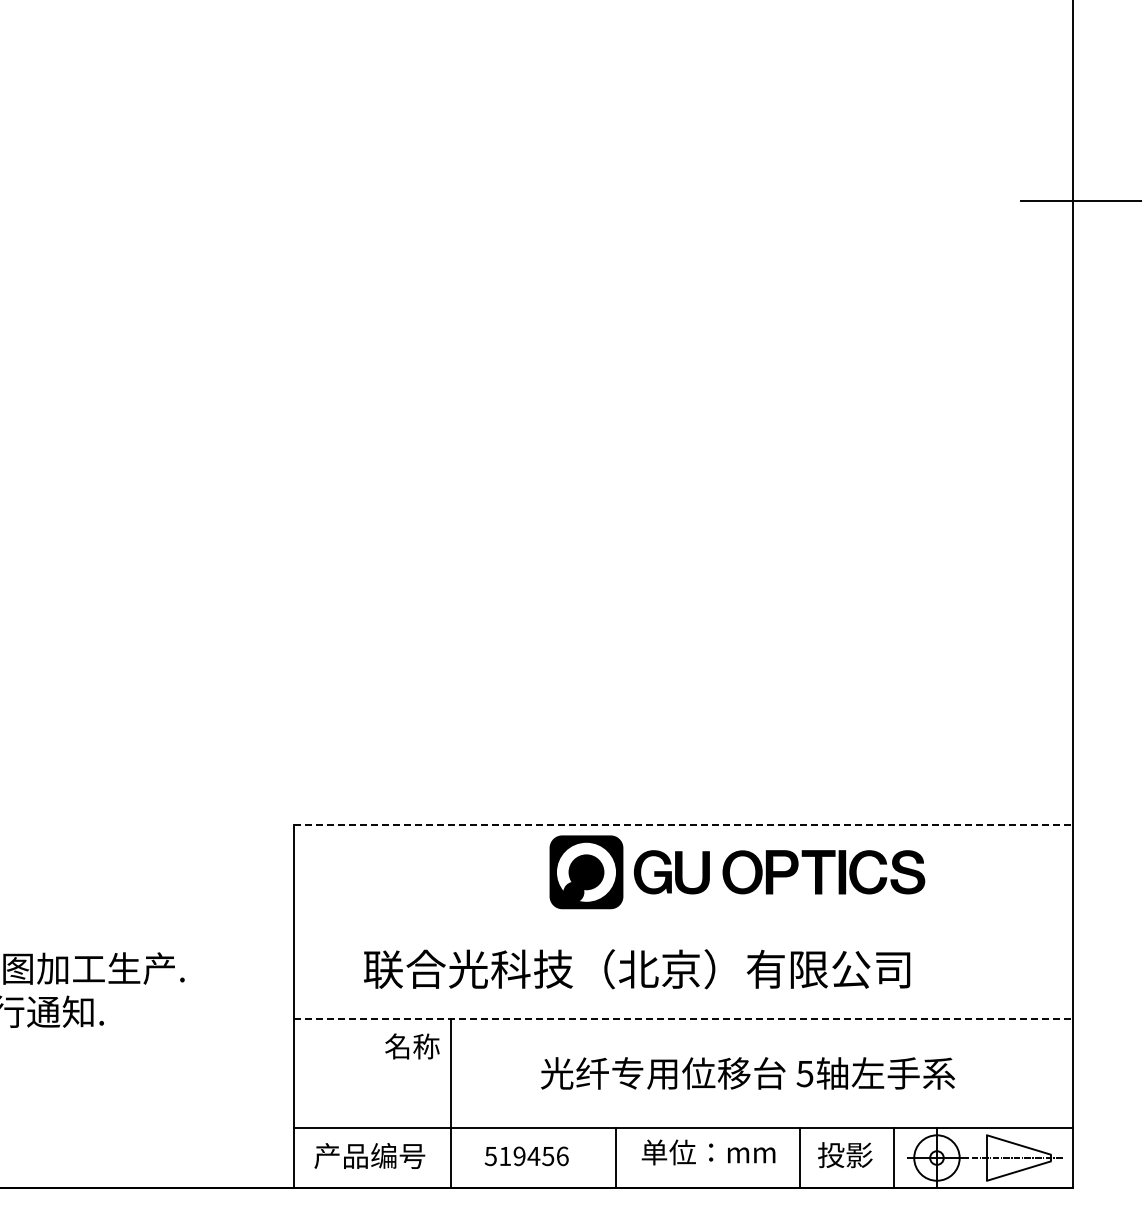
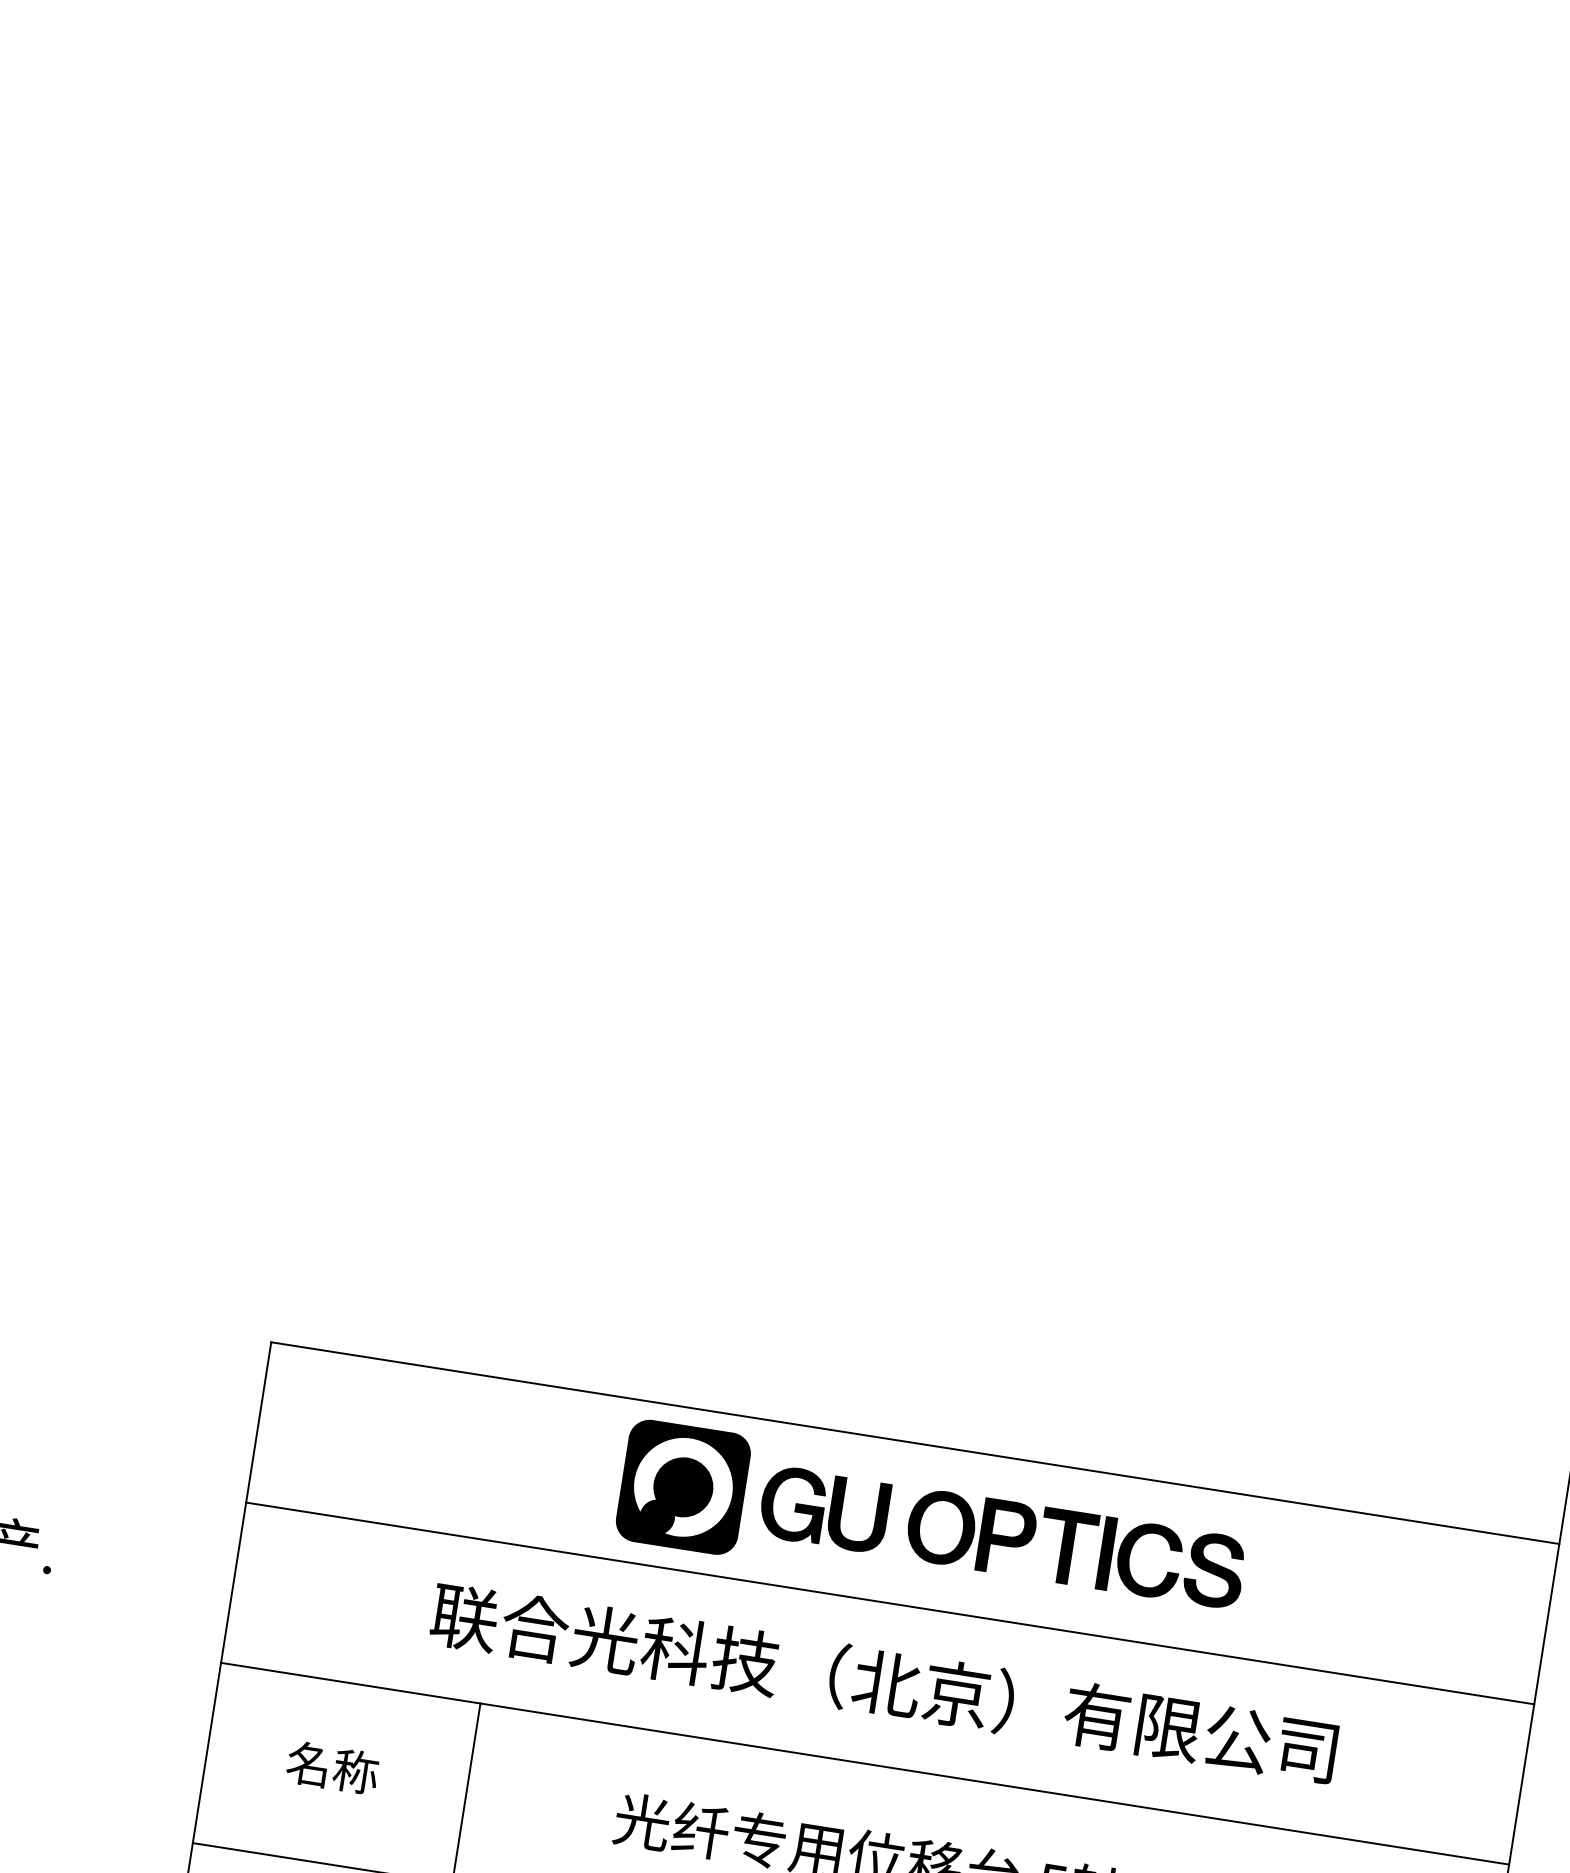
line: (683, 824) -> (915, 1442), dashed -> solid
part: (737, 872) -> (932, 1526), moved
line: (682, 921) -> (888, 1602), added
text: (637, 969) -> (884, 1683), moved
line: (683, 1018) -> (865, 1763), dashed -> solid
text: (412, 1046) -> (332, 1768), moved

